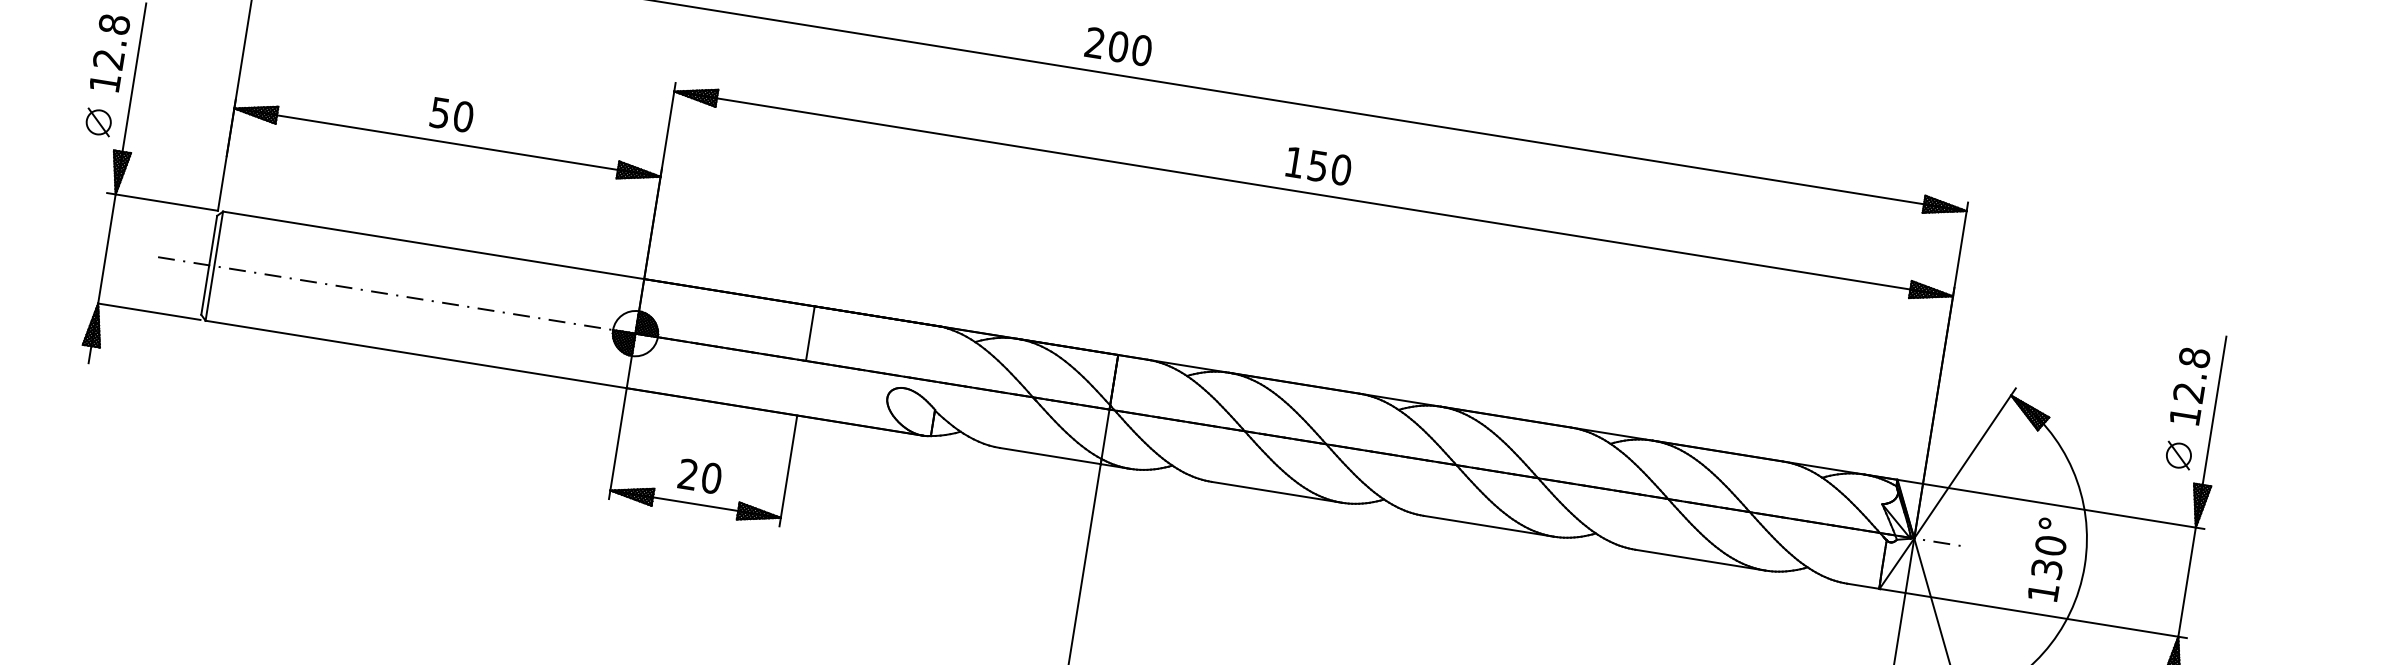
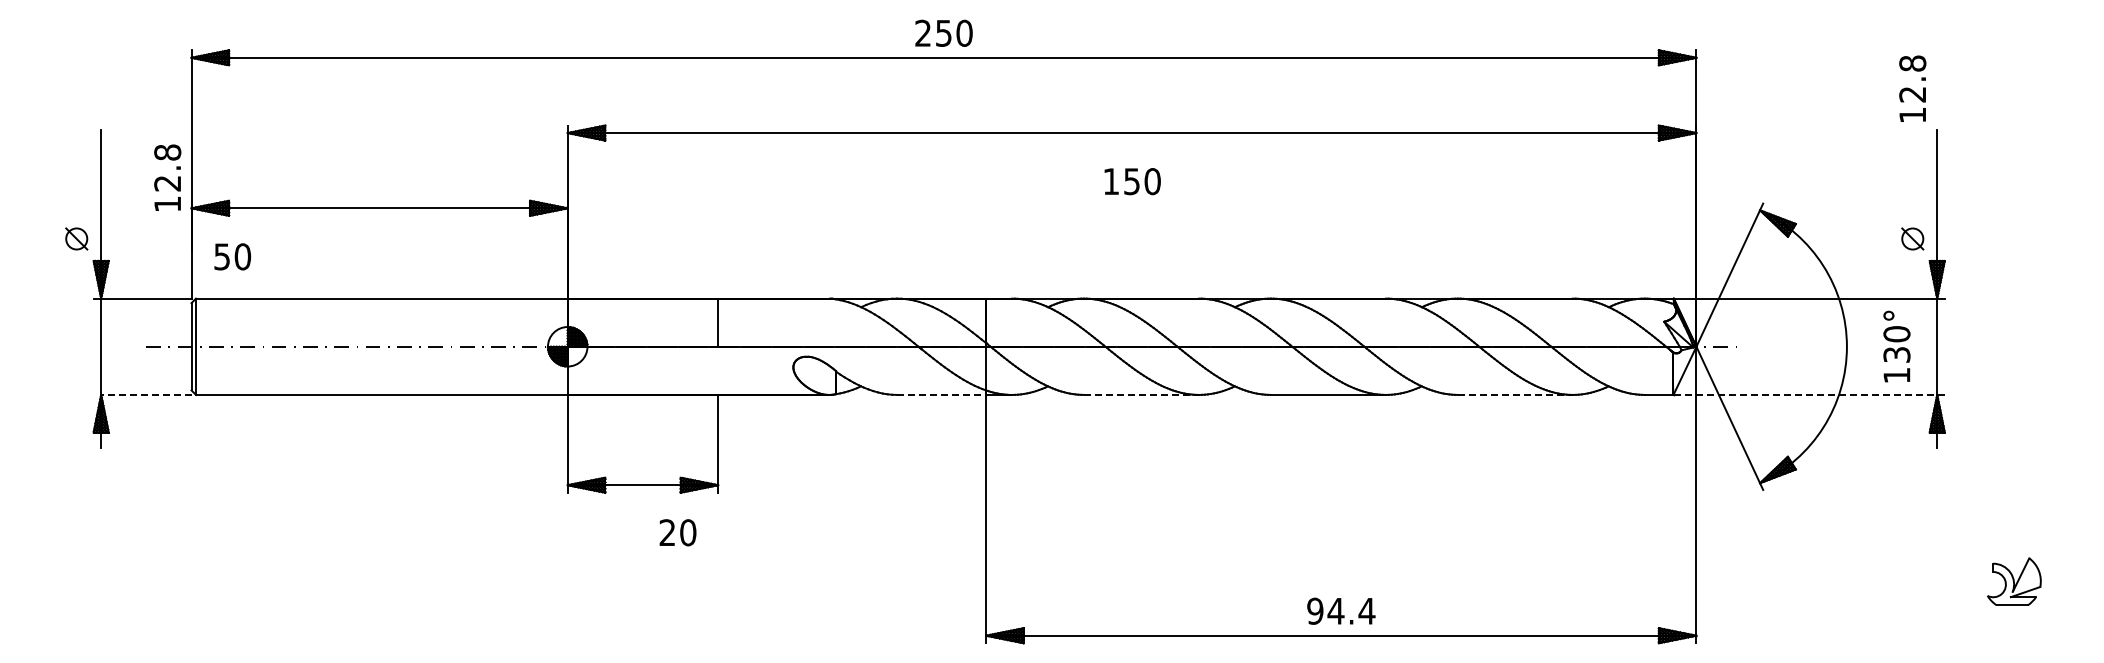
text: (1118, 45) -> (943, 32), 200 -> 250
text: (109, 52) -> (167, 177), moved
text: (451, 114) -> (232, 256), moved
text: (1318, 166) -> (1132, 181), moved
line: (148, 311) -> (145, 394), solid -> dashed
text: (2189, 385) -> (1912, 88), moved
line: (1051, 455) -> (942, 394), solid -> dashed
text: (699, 476) -> (677, 532), moved
line: (1278, 492) -> (1142, 394), solid -> dashed
line: (1700, 559) -> (1515, 394), solid -> dashed
text: (2048, 559) -> (1896, 346), moved
line: (2033, 613) -> (1809, 394), solid -> dashed

